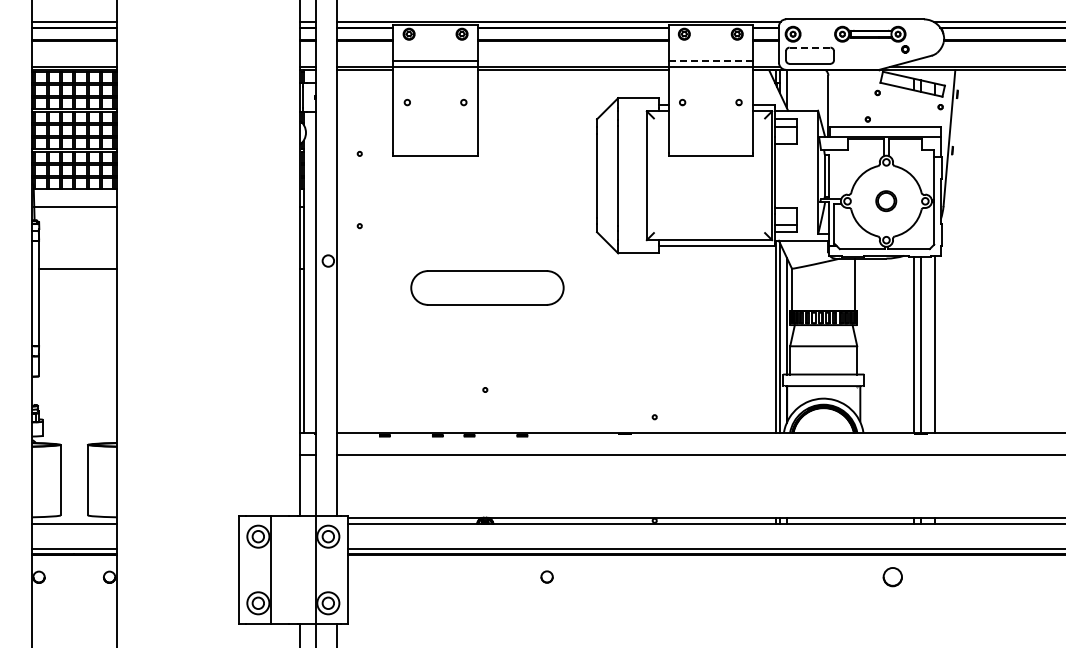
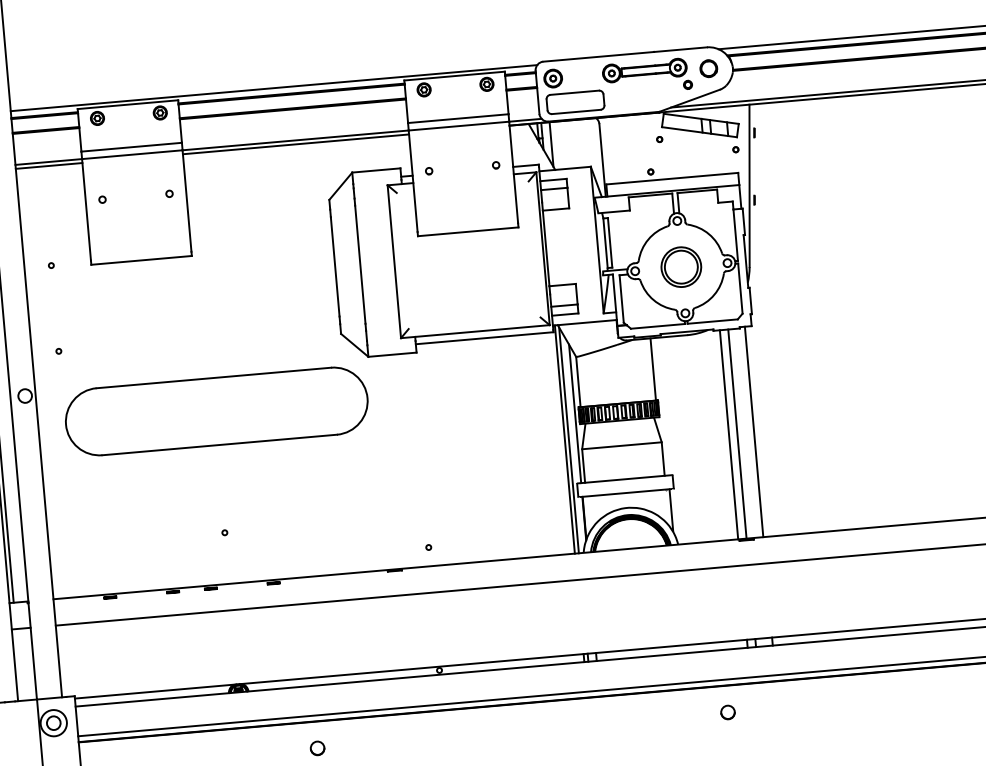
part: (923, 37) -> (708, 68), added
line: (810, 47) -> (575, 92), dashed -> solid
line: (711, 60) -> (459, 118), dashed -> solid
part: (885, 200) -> (680, 266), size x1.67
part: (487, 287) -> (216, 410), size x1.67
part: (892, 576) -> (727, 711), size x0.62

